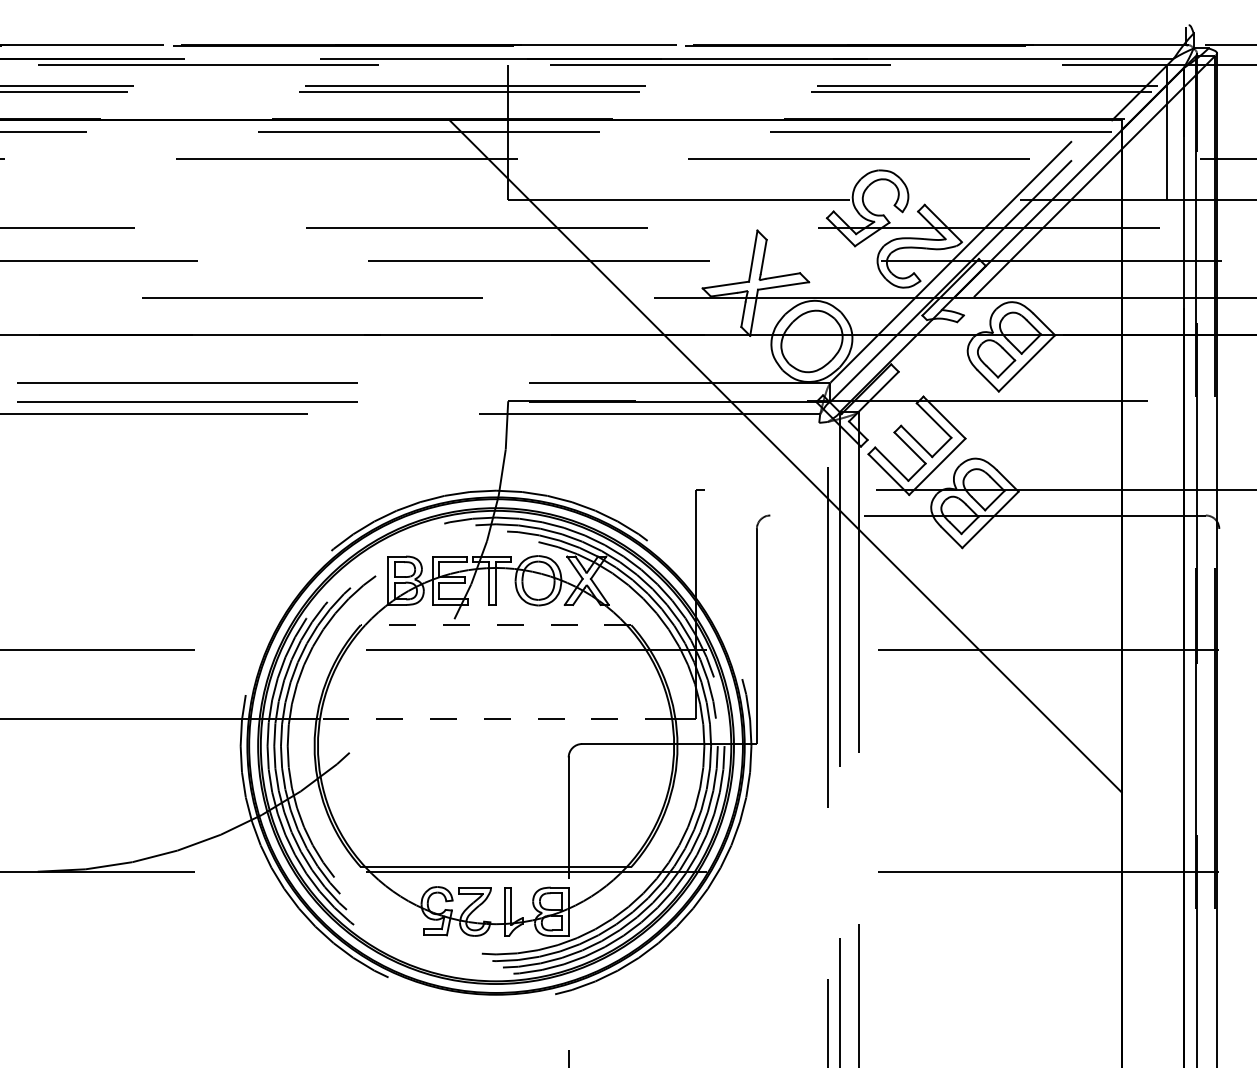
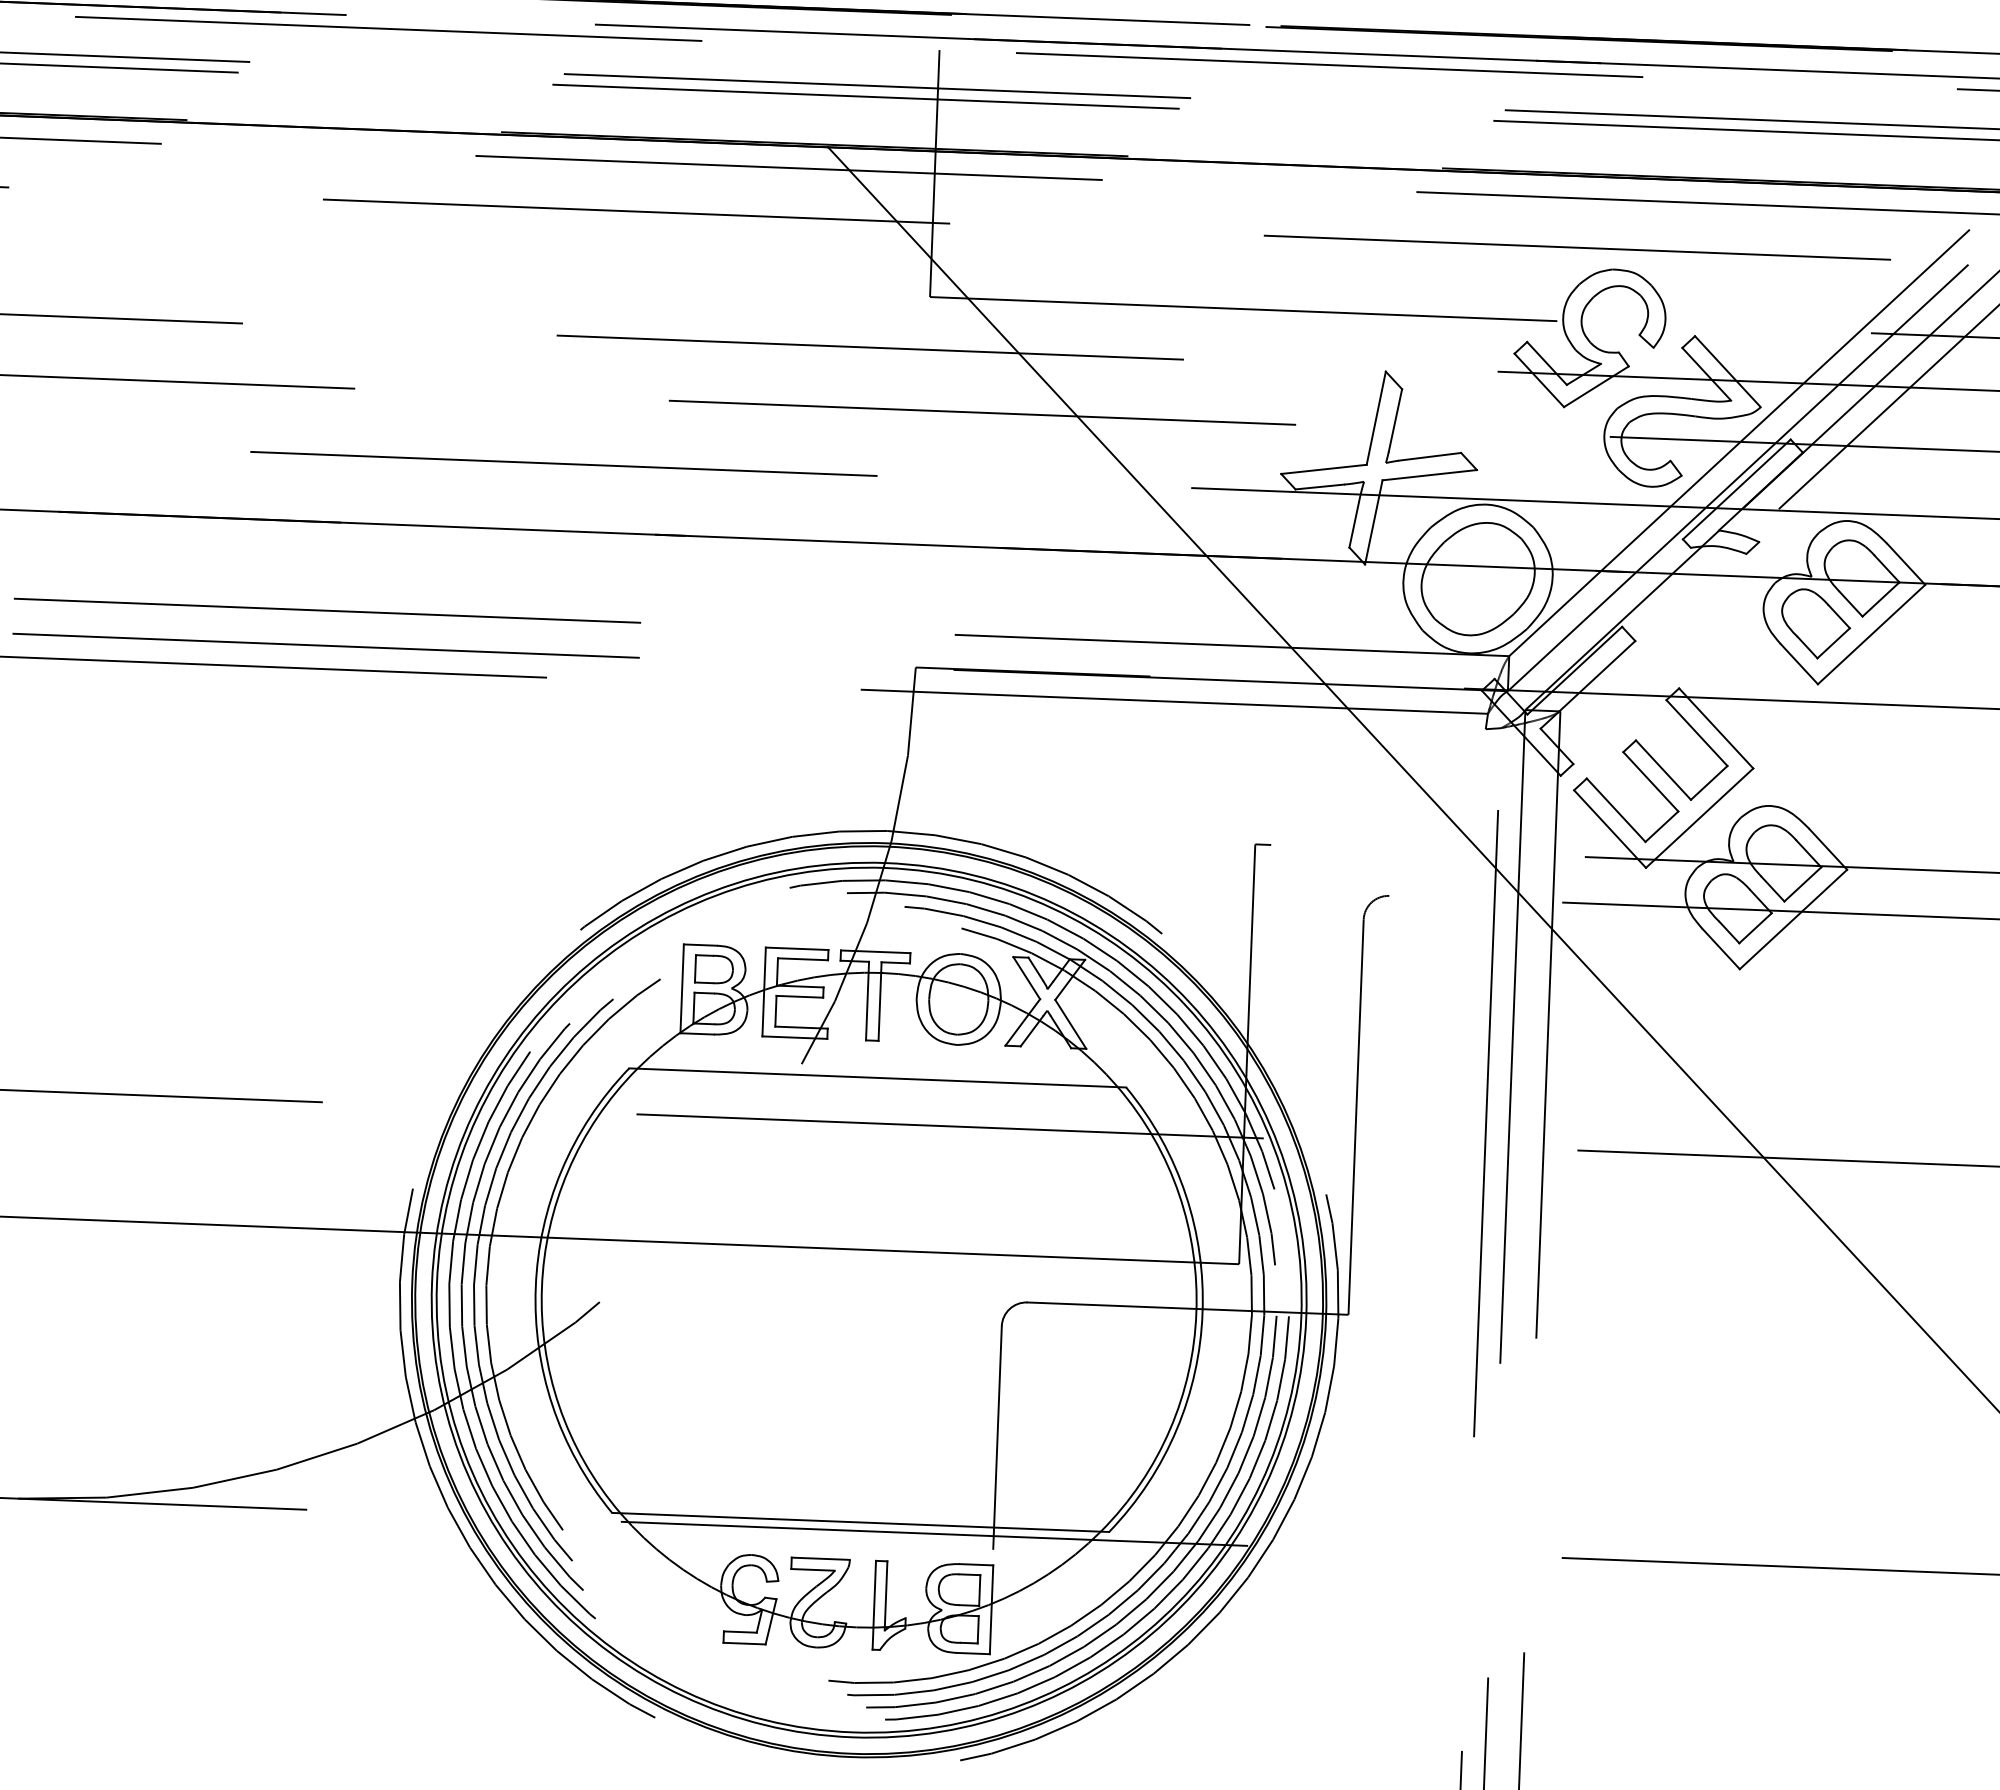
line: (495, 625) -> (876, 1078), dashed -> solid
line: (495, 718) -> (870, 1249), dashed -> solid

